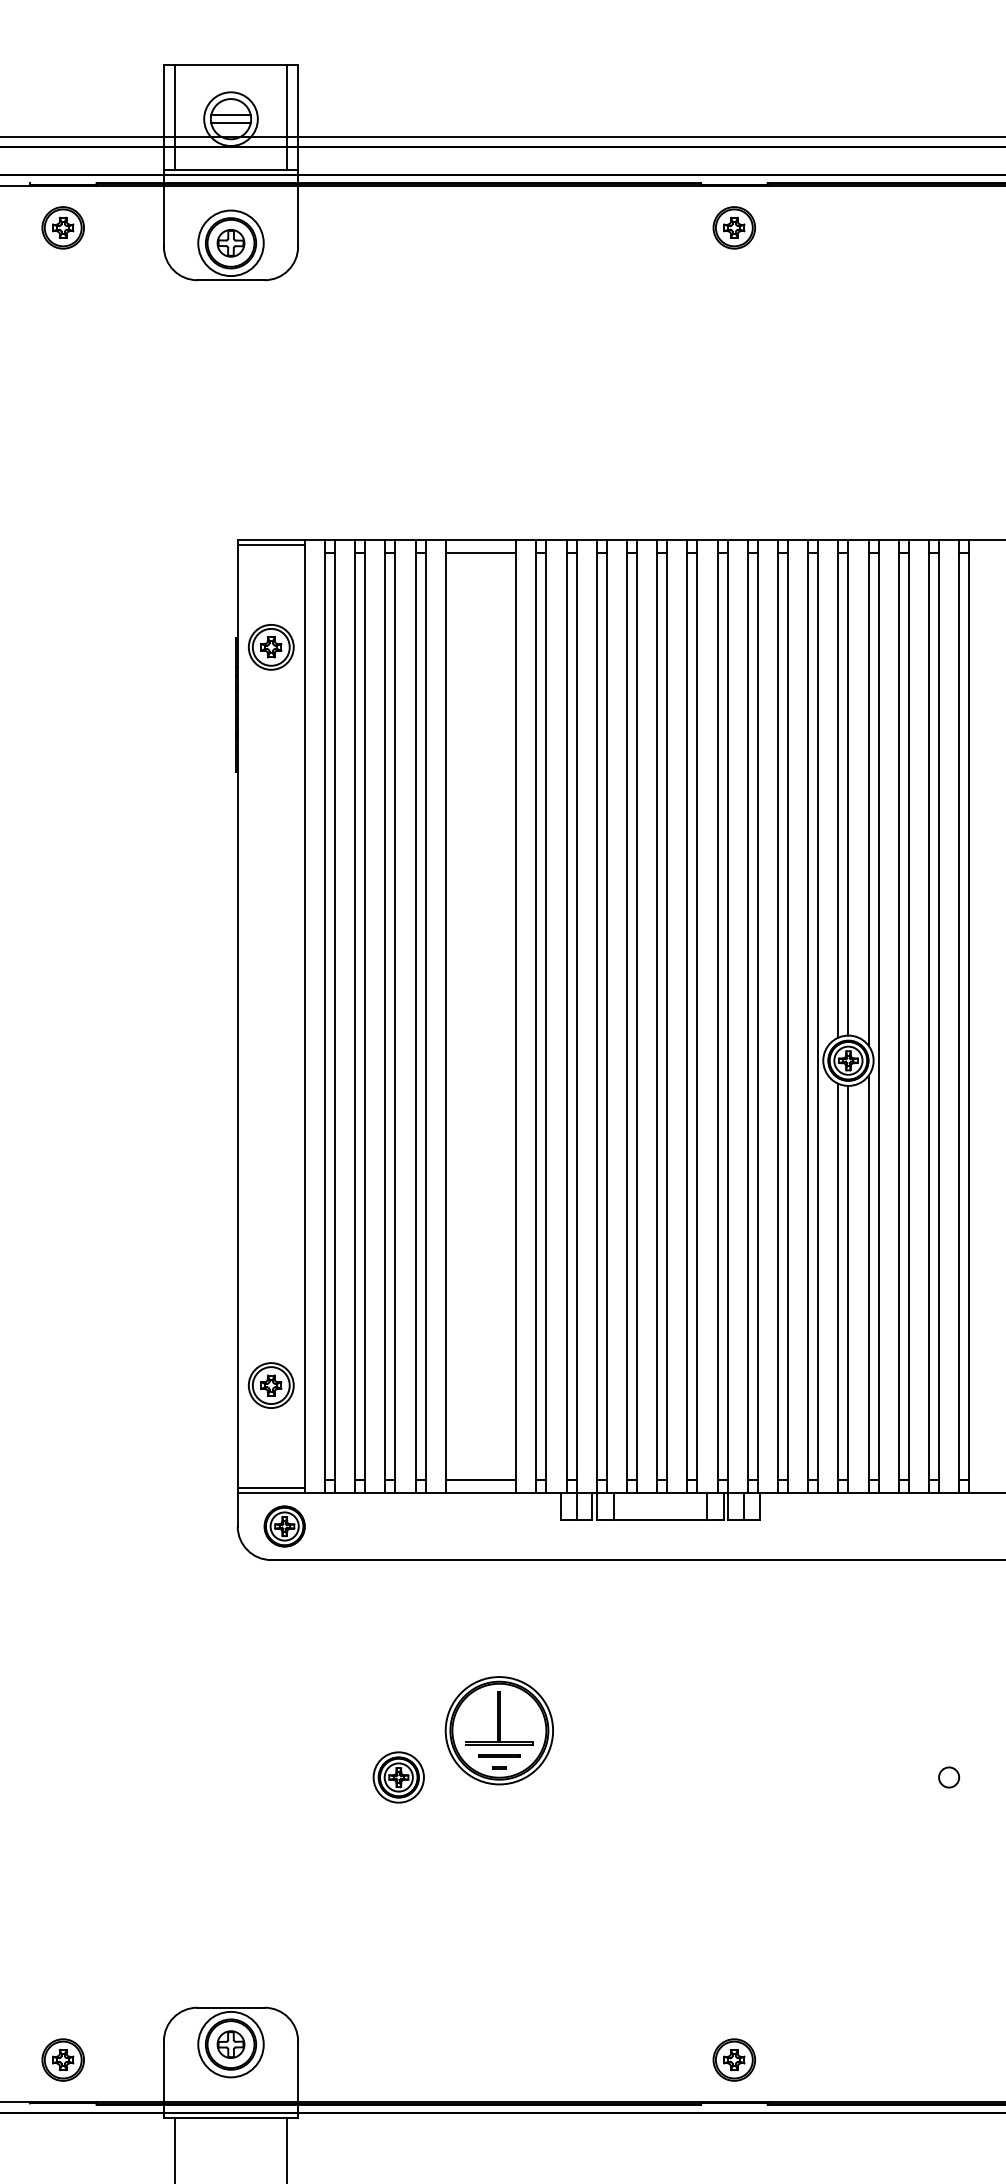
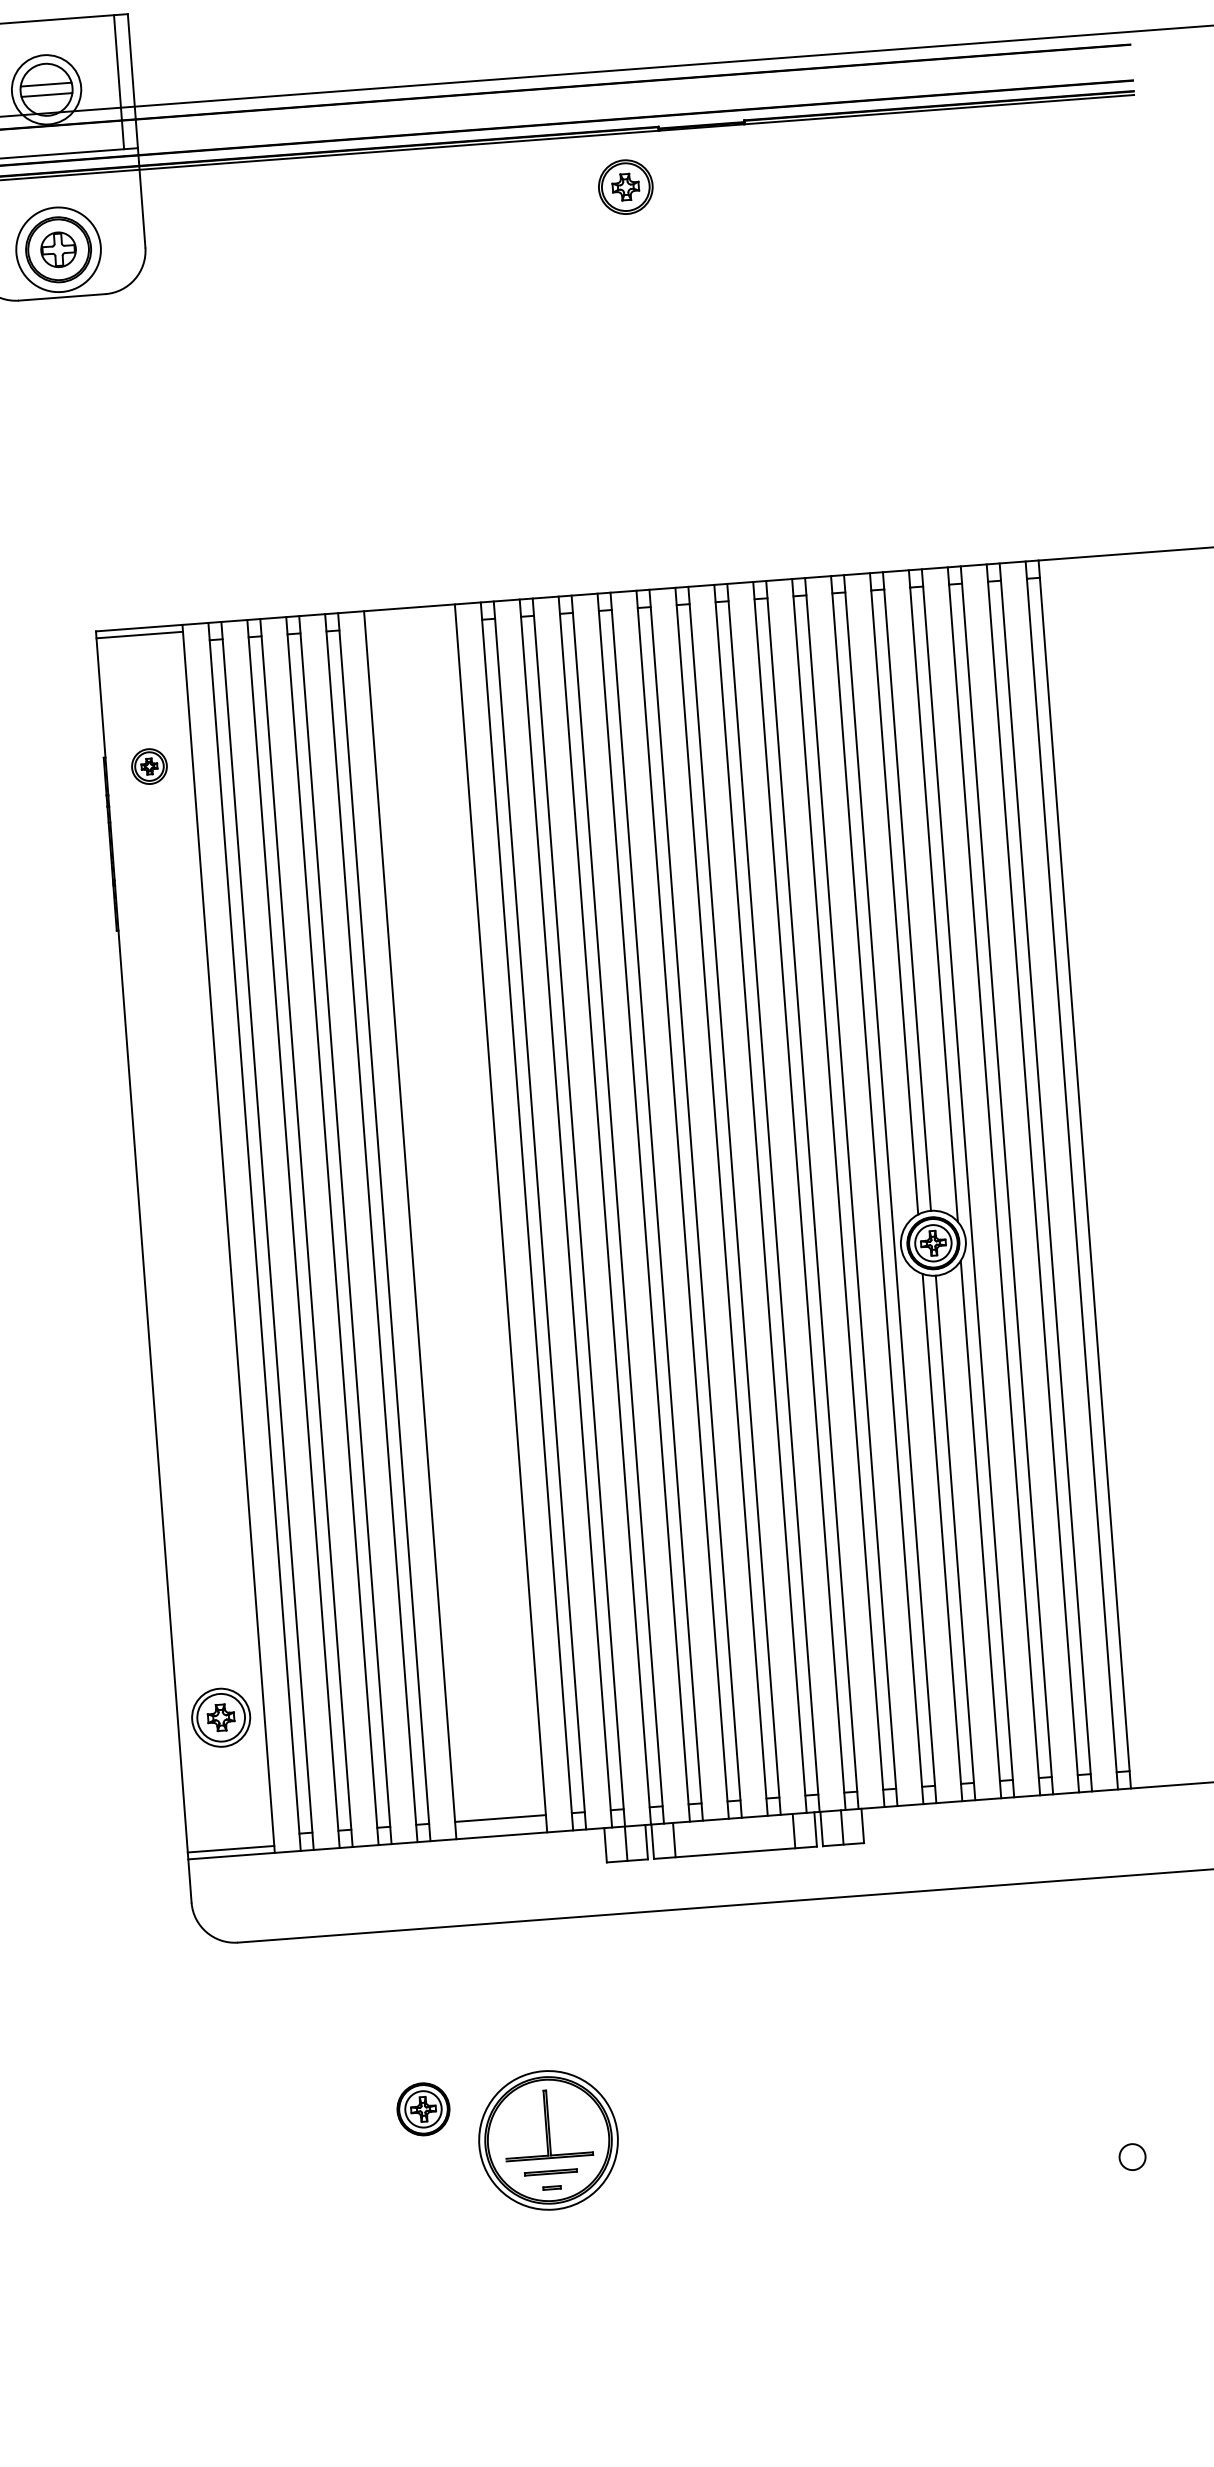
part: (733, 227) -> (624, 186), moved
line: (480, 553) -> (410, 625), removed
part: (270, 647) -> (148, 766), size x0.6
part: (284, 1526) -> (423, 2109), moved
part: (398, 1777) -> (423, 2210), removed

